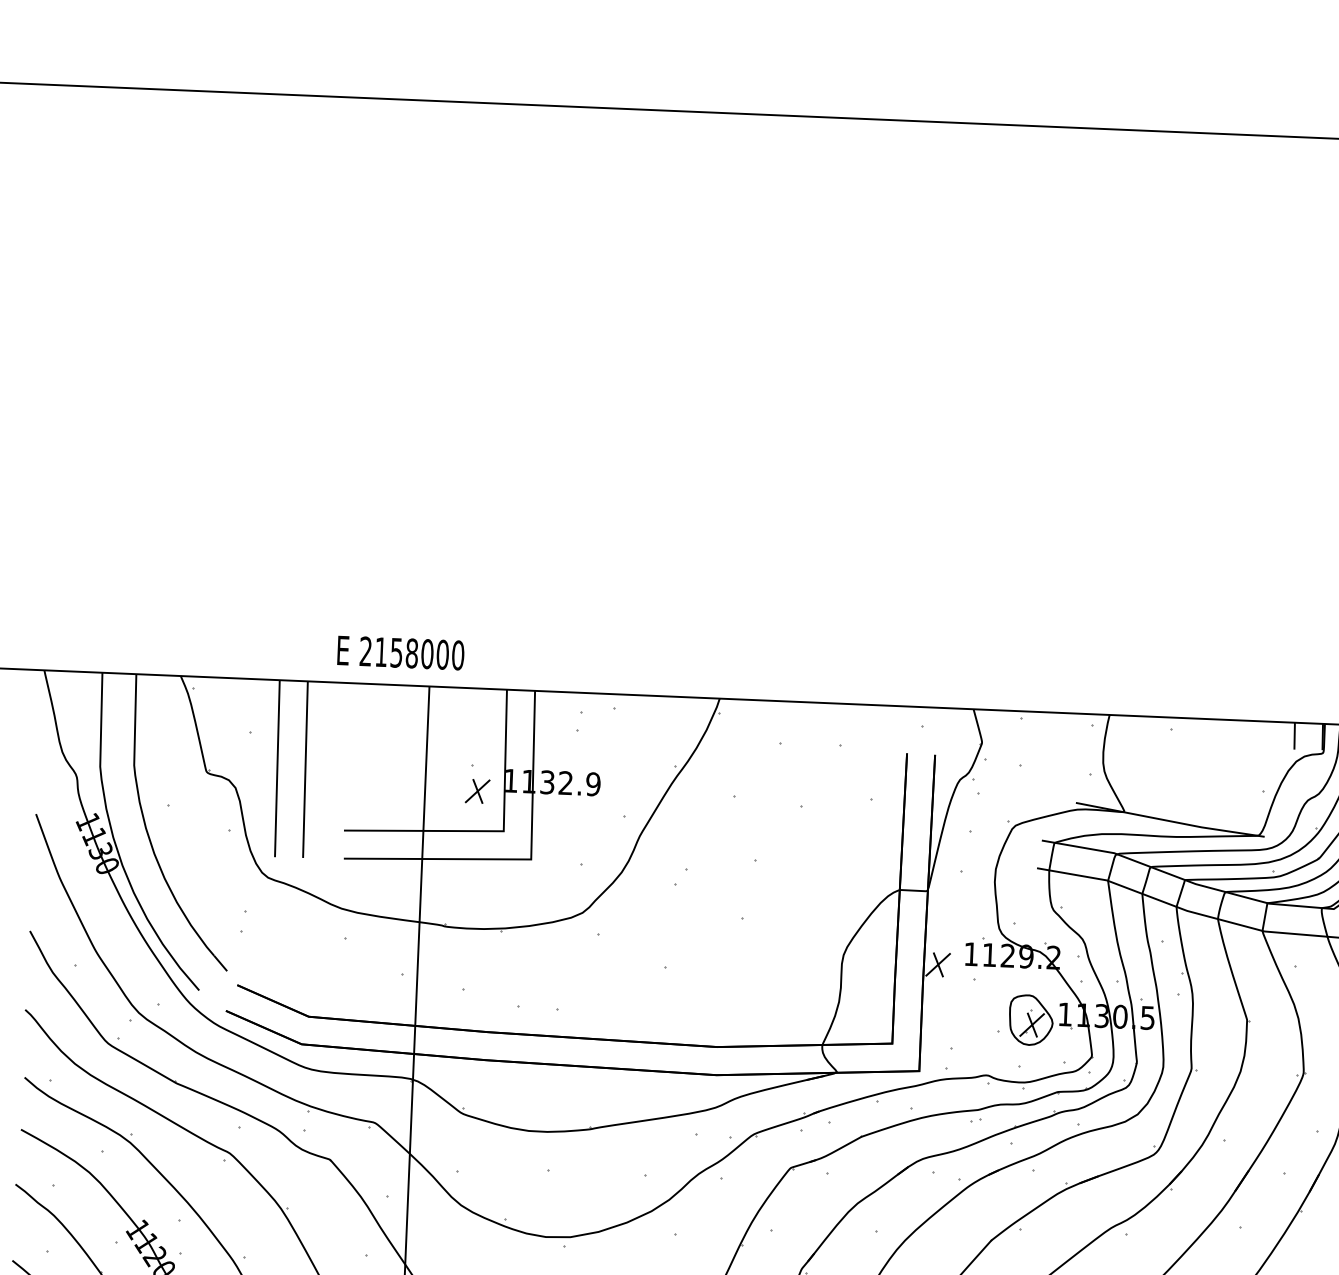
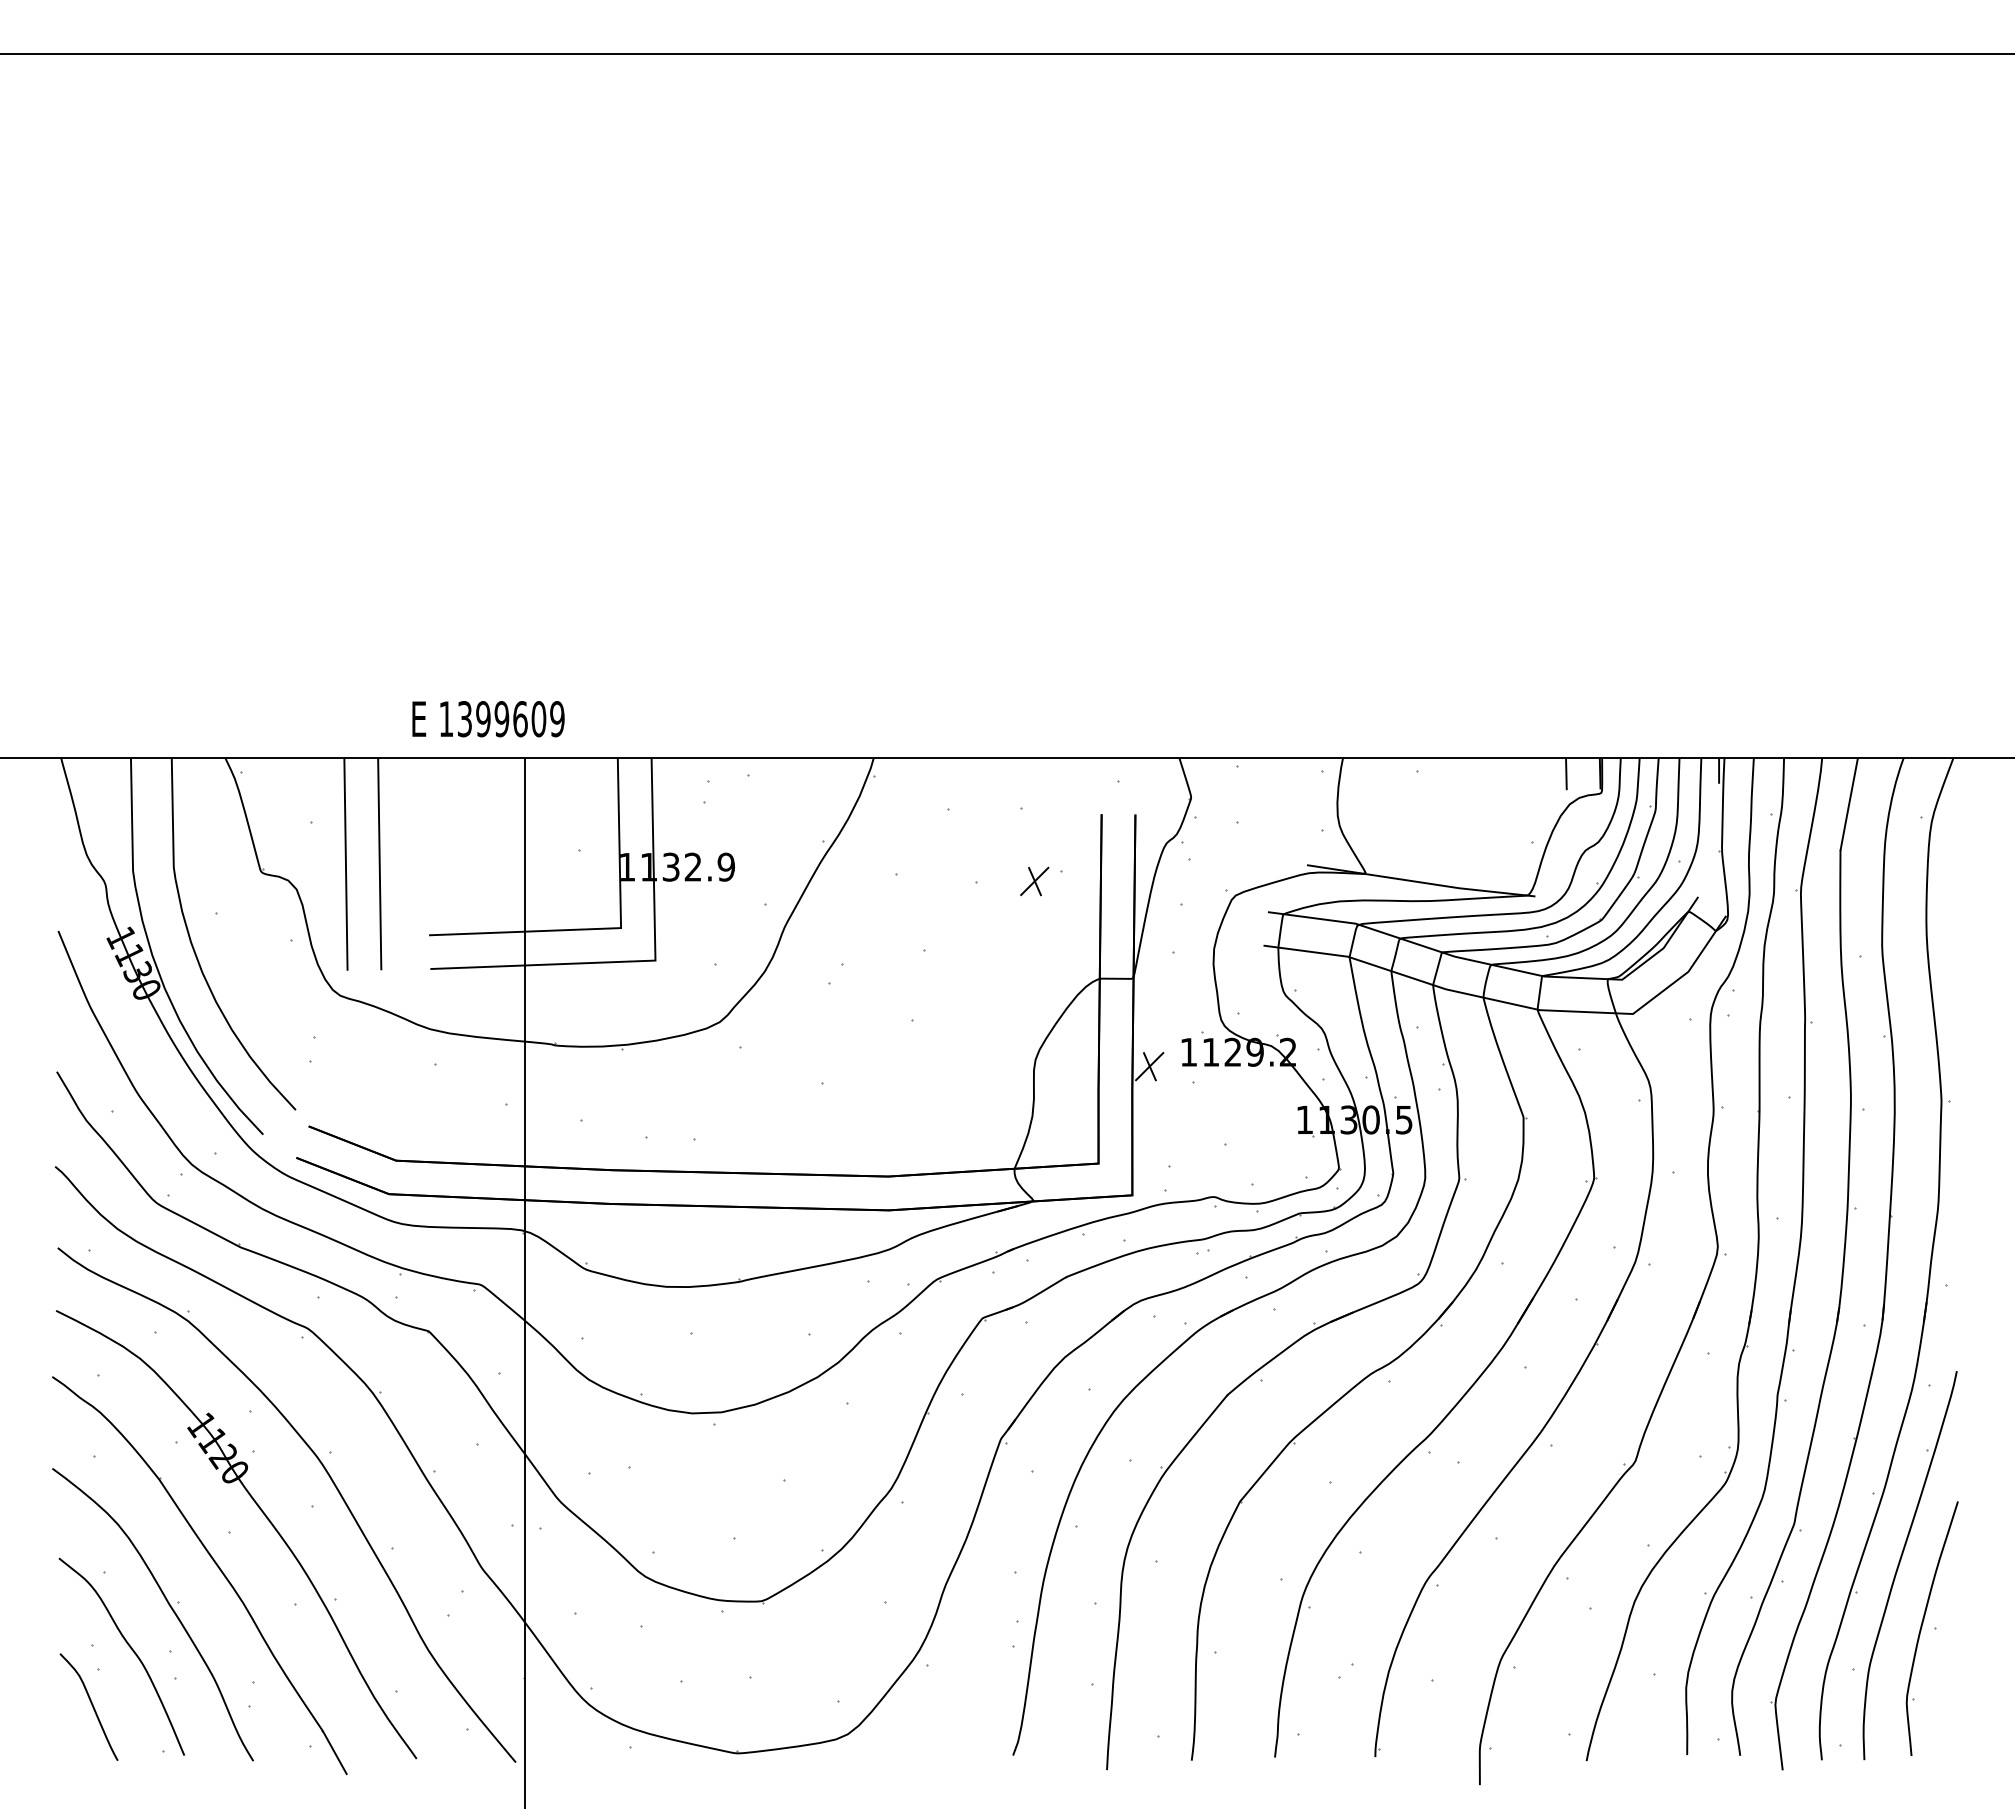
text: (411, 653) -> (501, 719), 2158000 -> 1399609
part: (477, 791) -> (1034, 881), moved
part: (1030, 1020) -> (1263, 1128), removed

